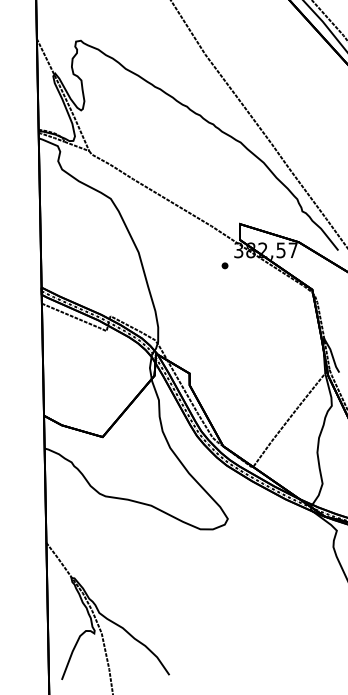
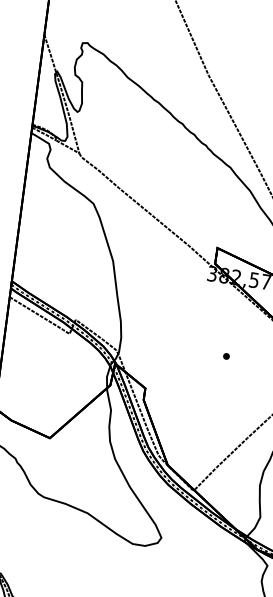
part: (224, 265) -> (226, 356), moved

